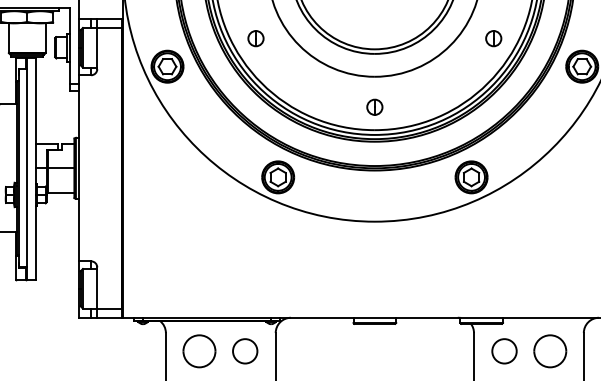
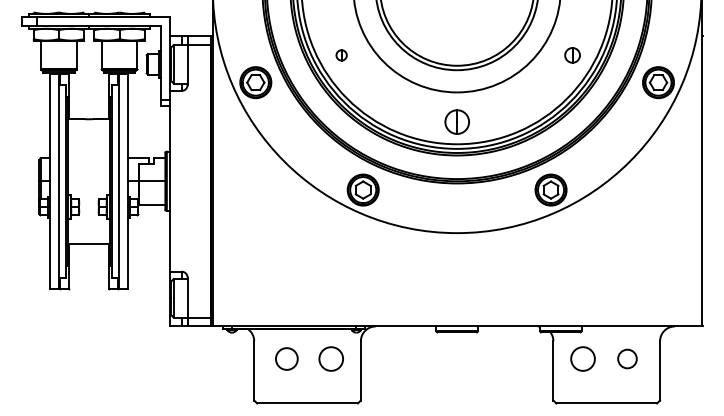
part: (255, 38) -> (341, 55), size x0.7
part: (374, 106) -> (456, 121), size x1.6
part: (199, 350) -> (286, 358), size x0.7
part: (550, 350) -> (627, 358), size x0.6

